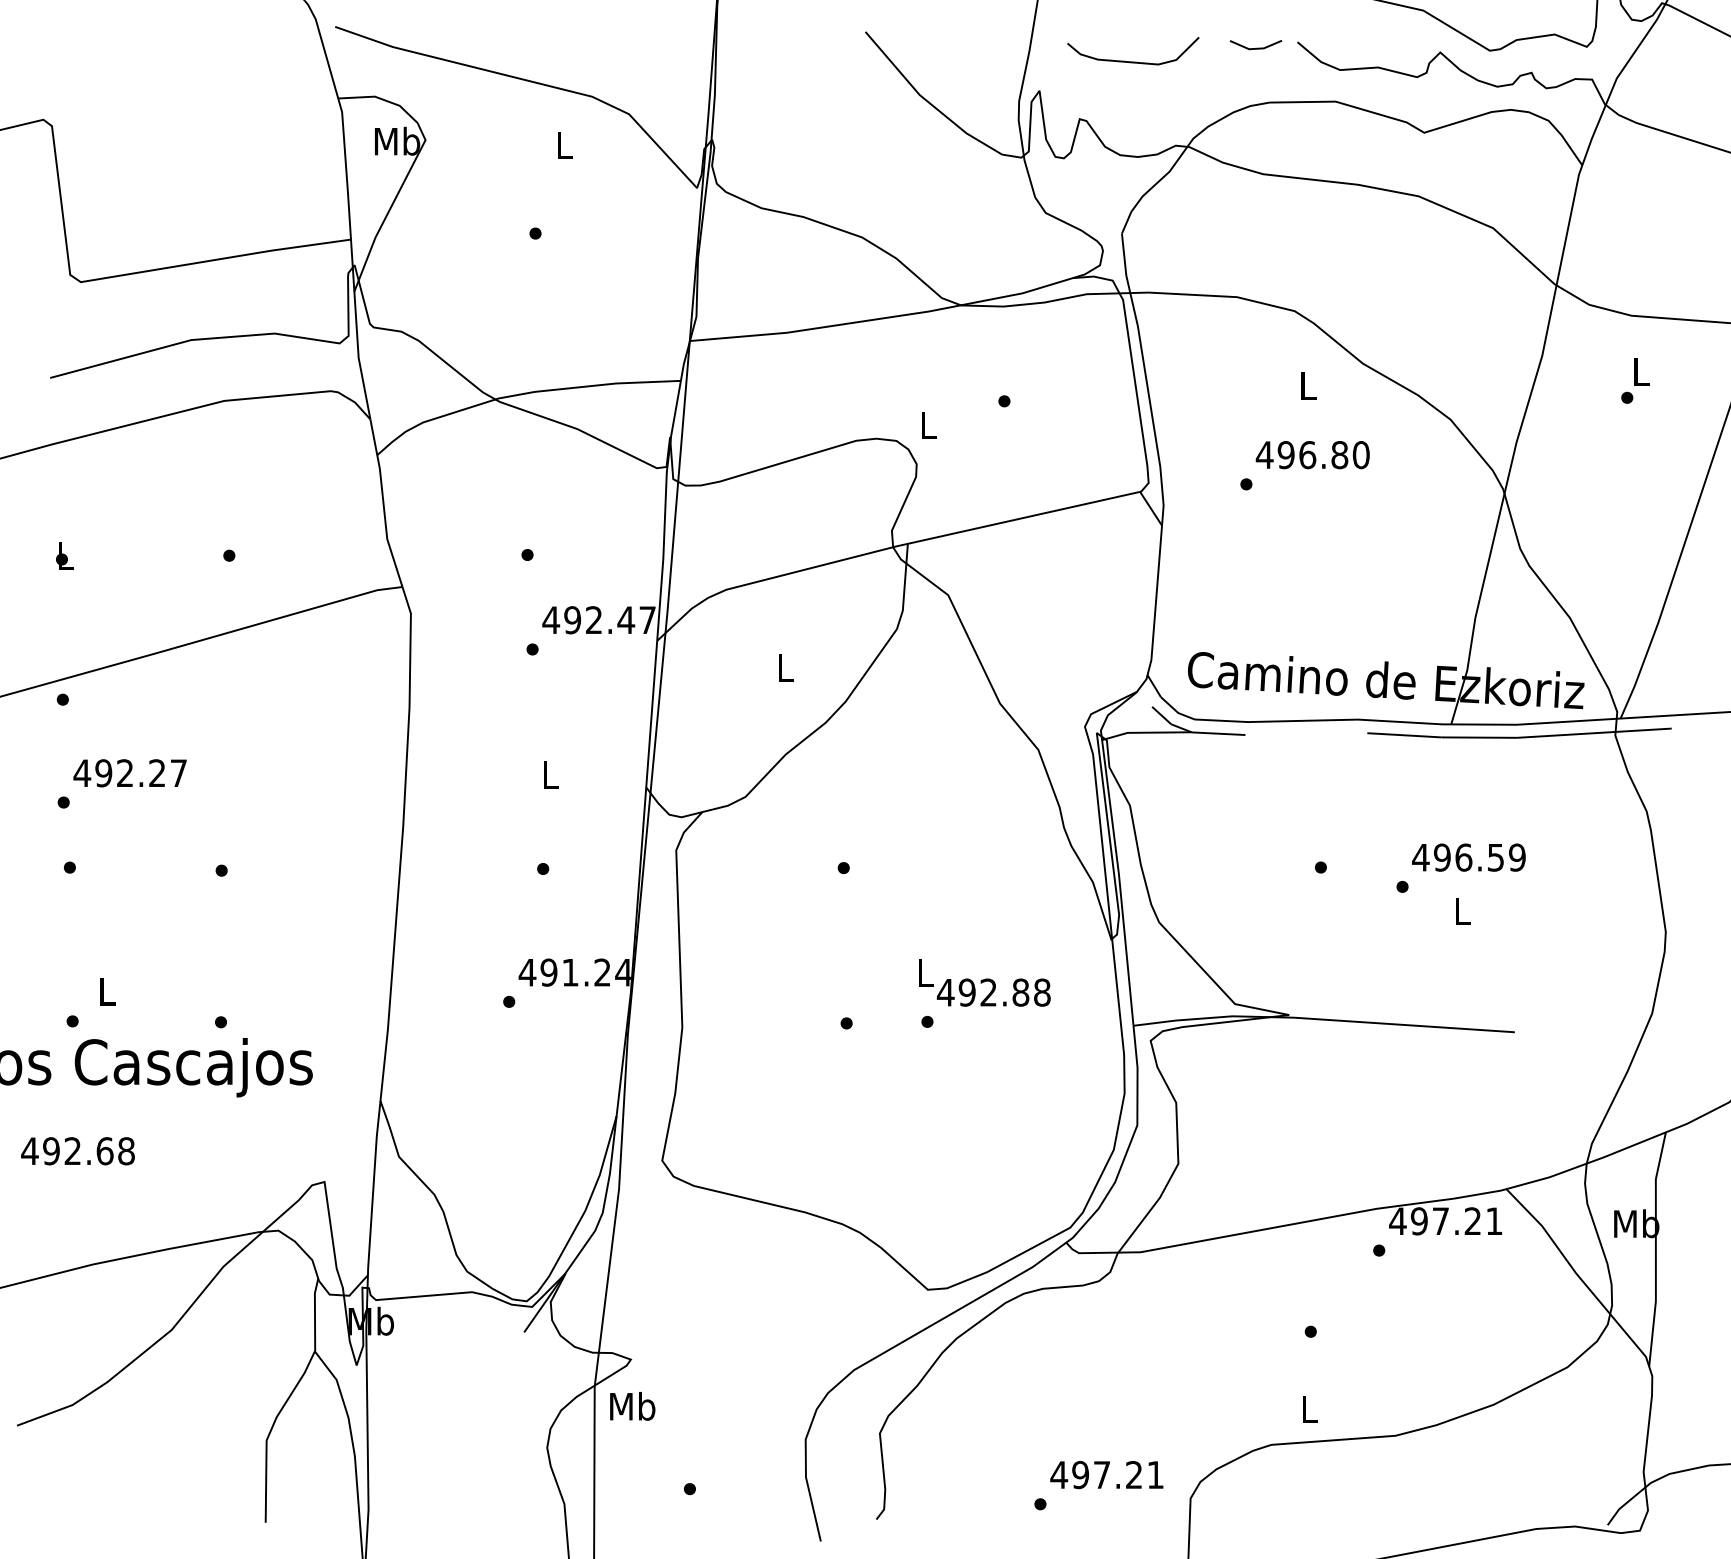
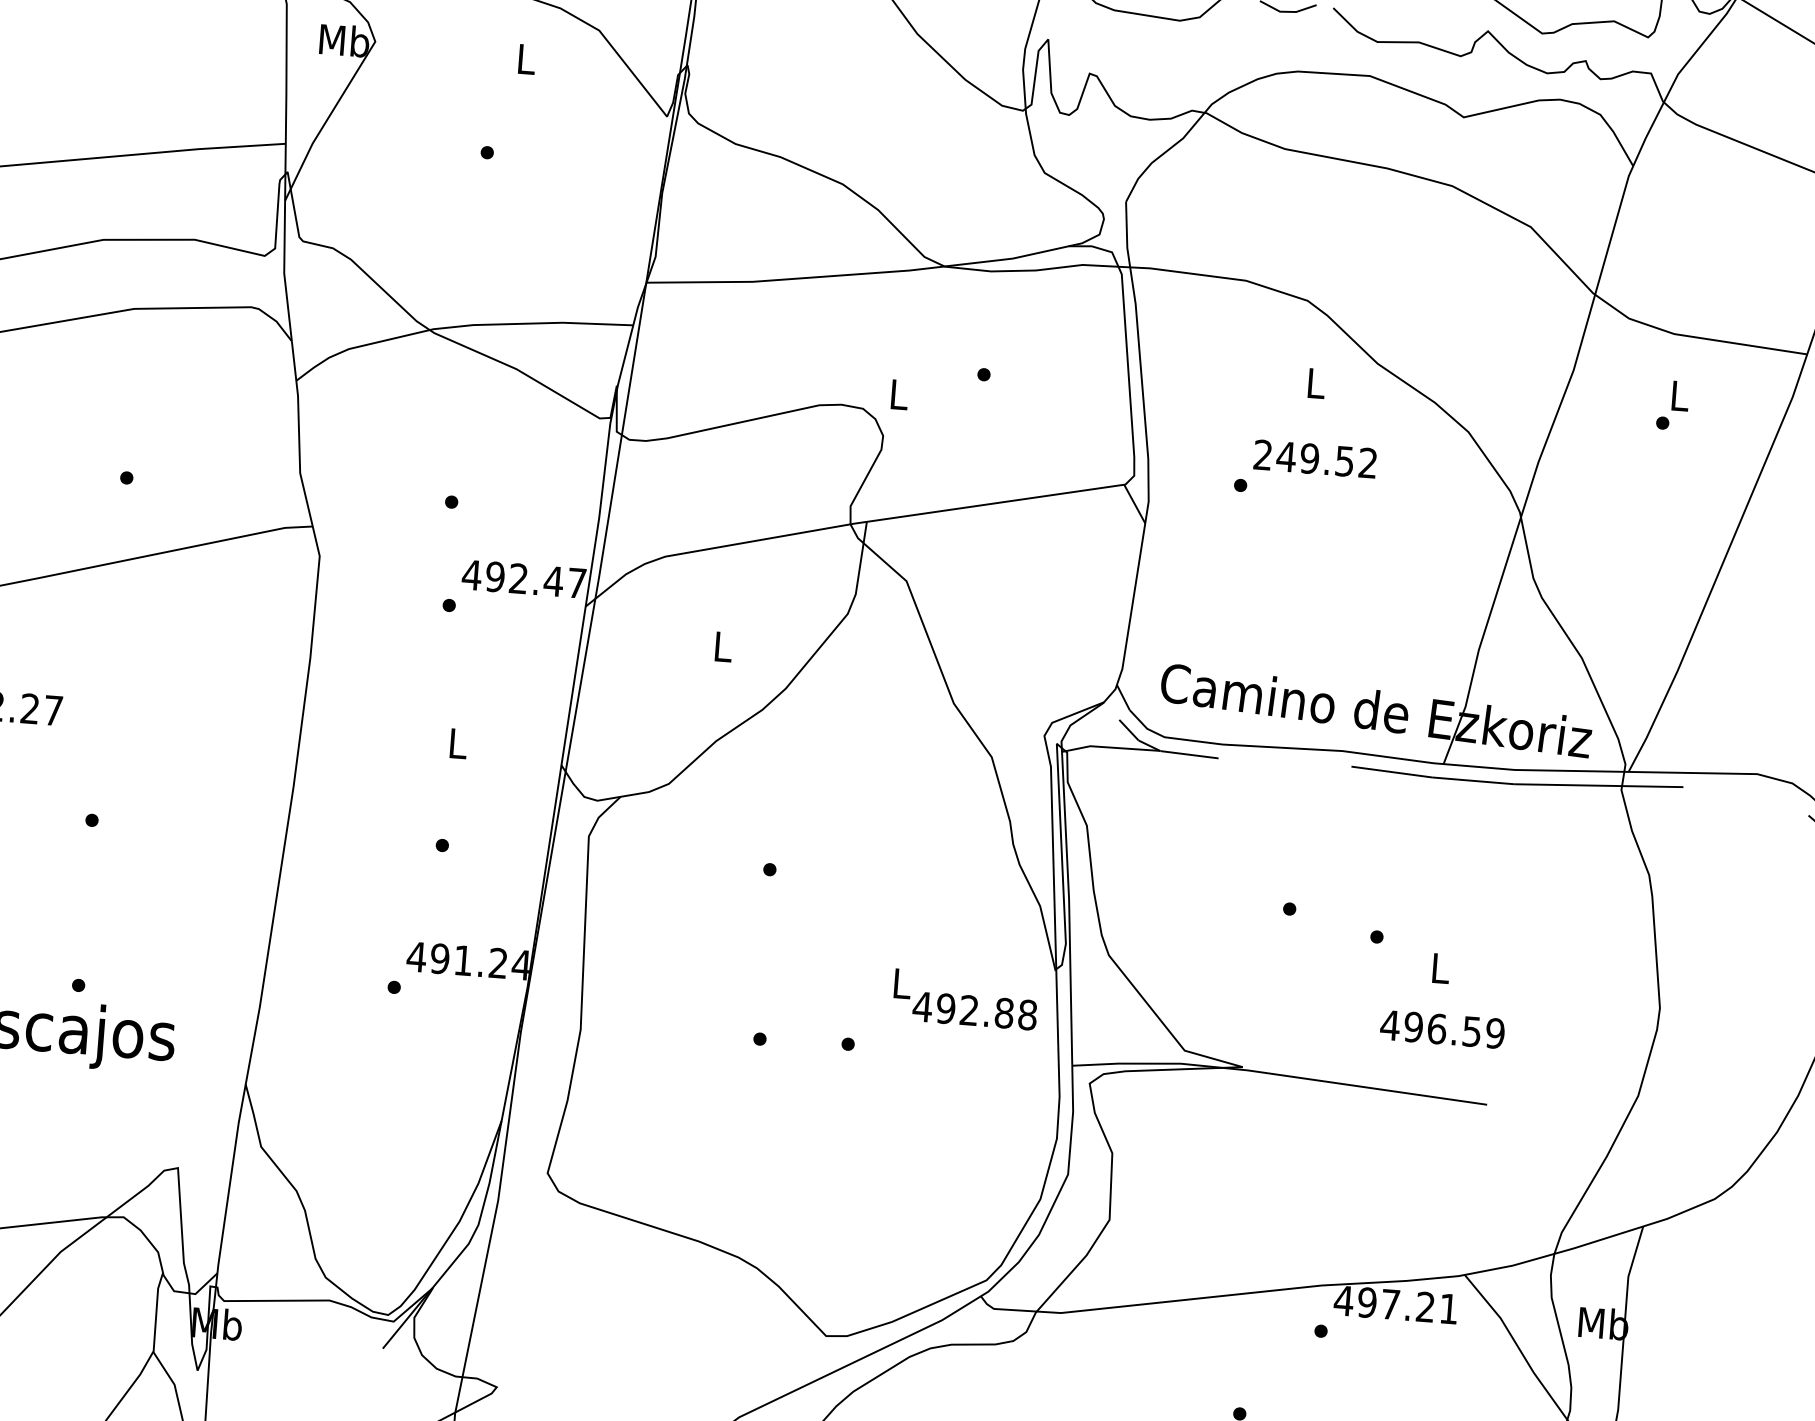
text: (1312, 455) -> (1315, 459), 496.80 -> 249.52
text: (1468, 857) -> (1442, 1029), moved
text: (984, 982) -> (965, 999), moved

